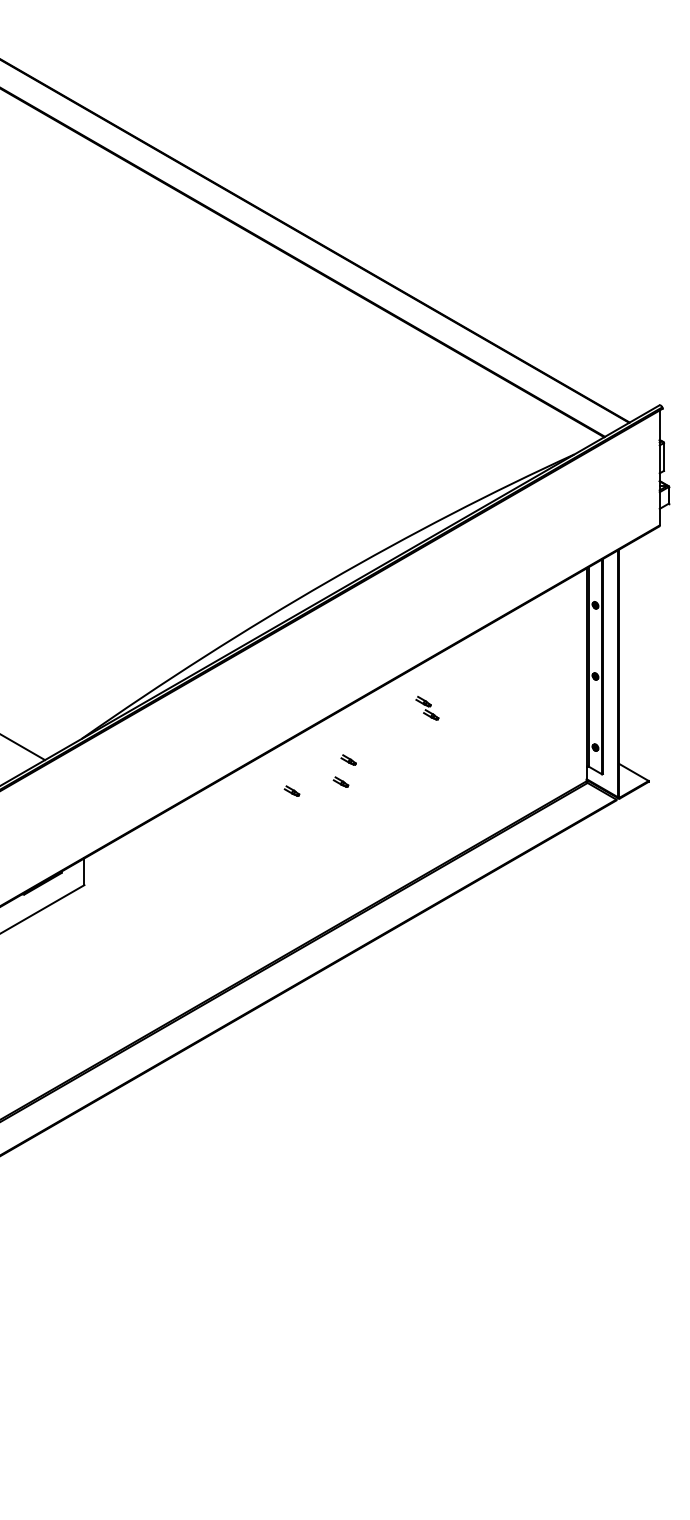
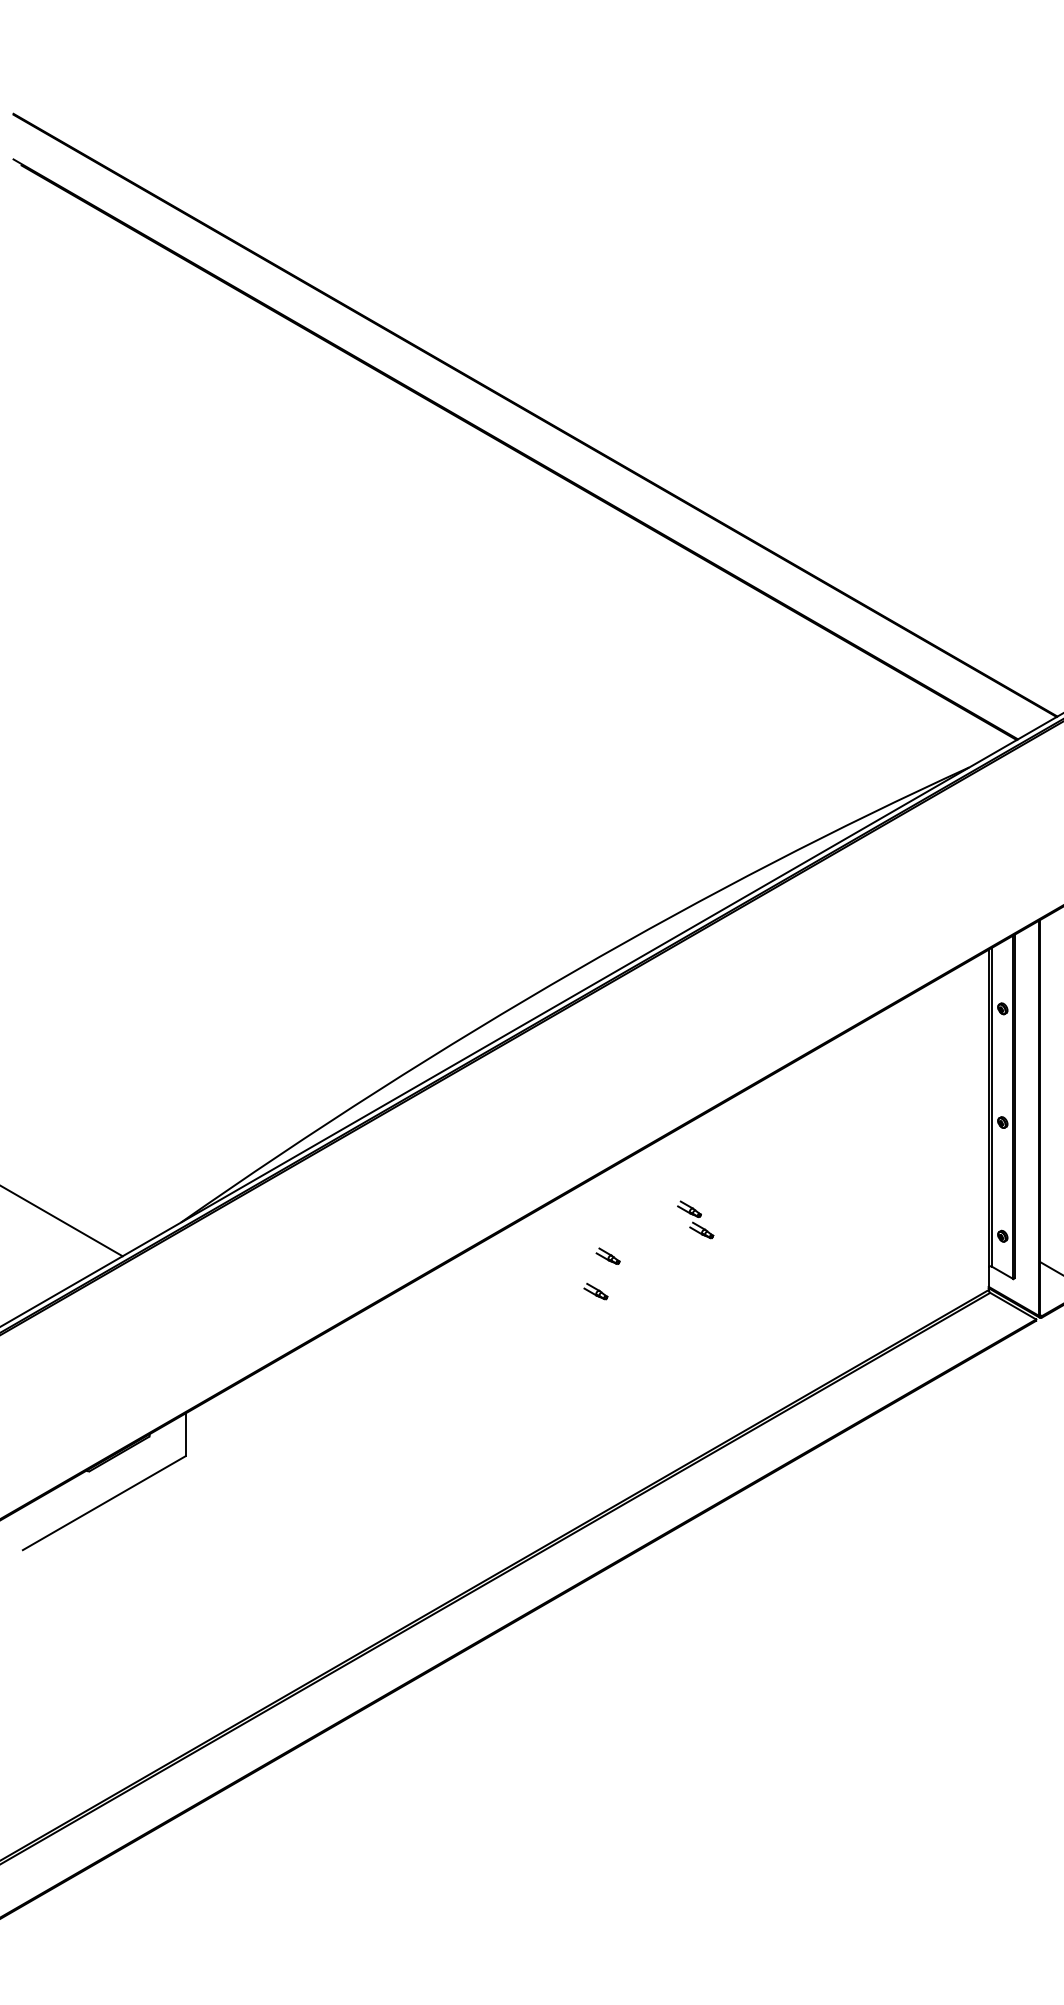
part: (427, 708) -> (695, 1220), moved
part: (291, 790) -> (516, 1304), removed

